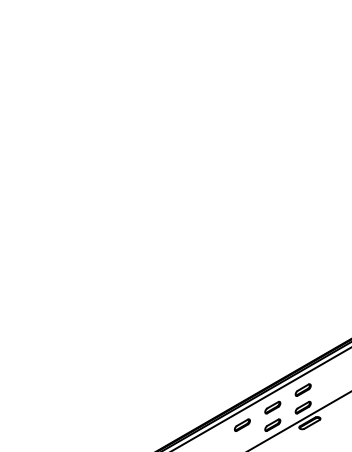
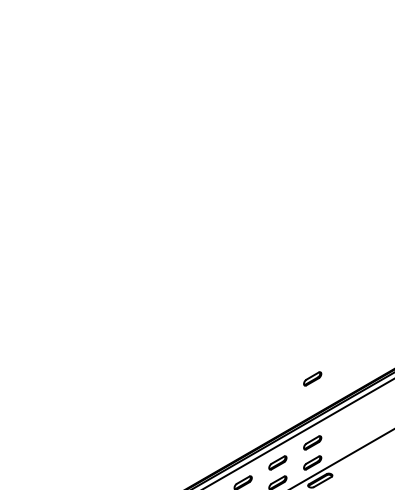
part: (302, 333) -> (311, 378), added

